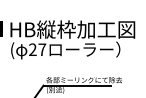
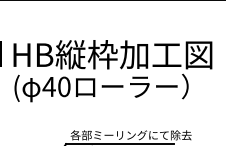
text: (37, 49) -> (56, 86), 27 -> 40

